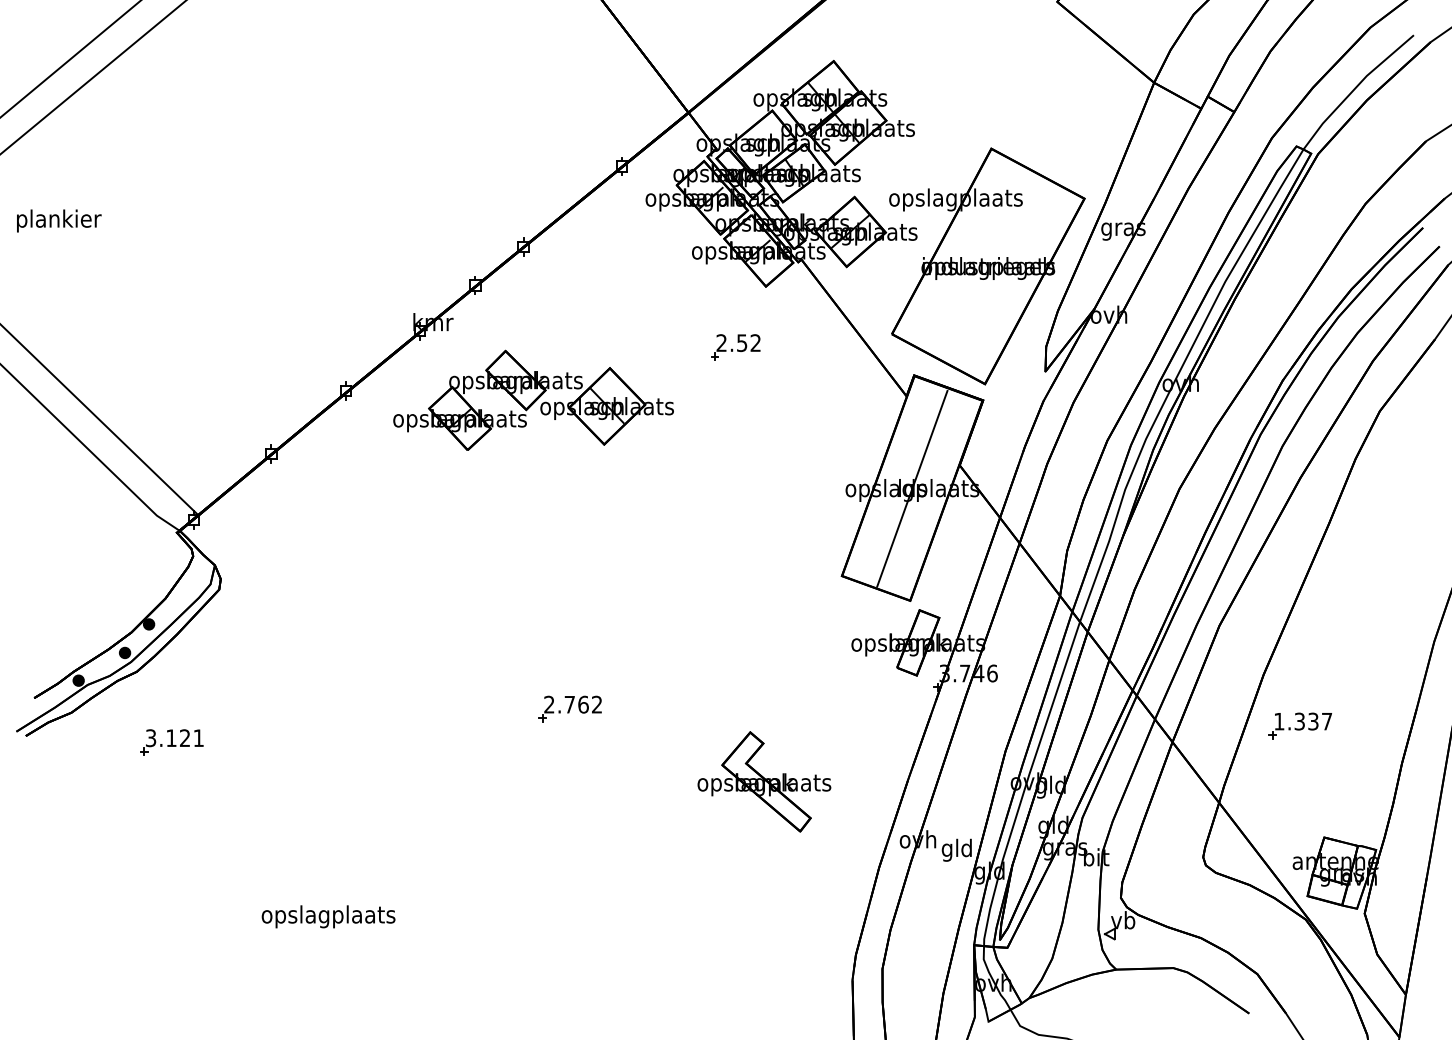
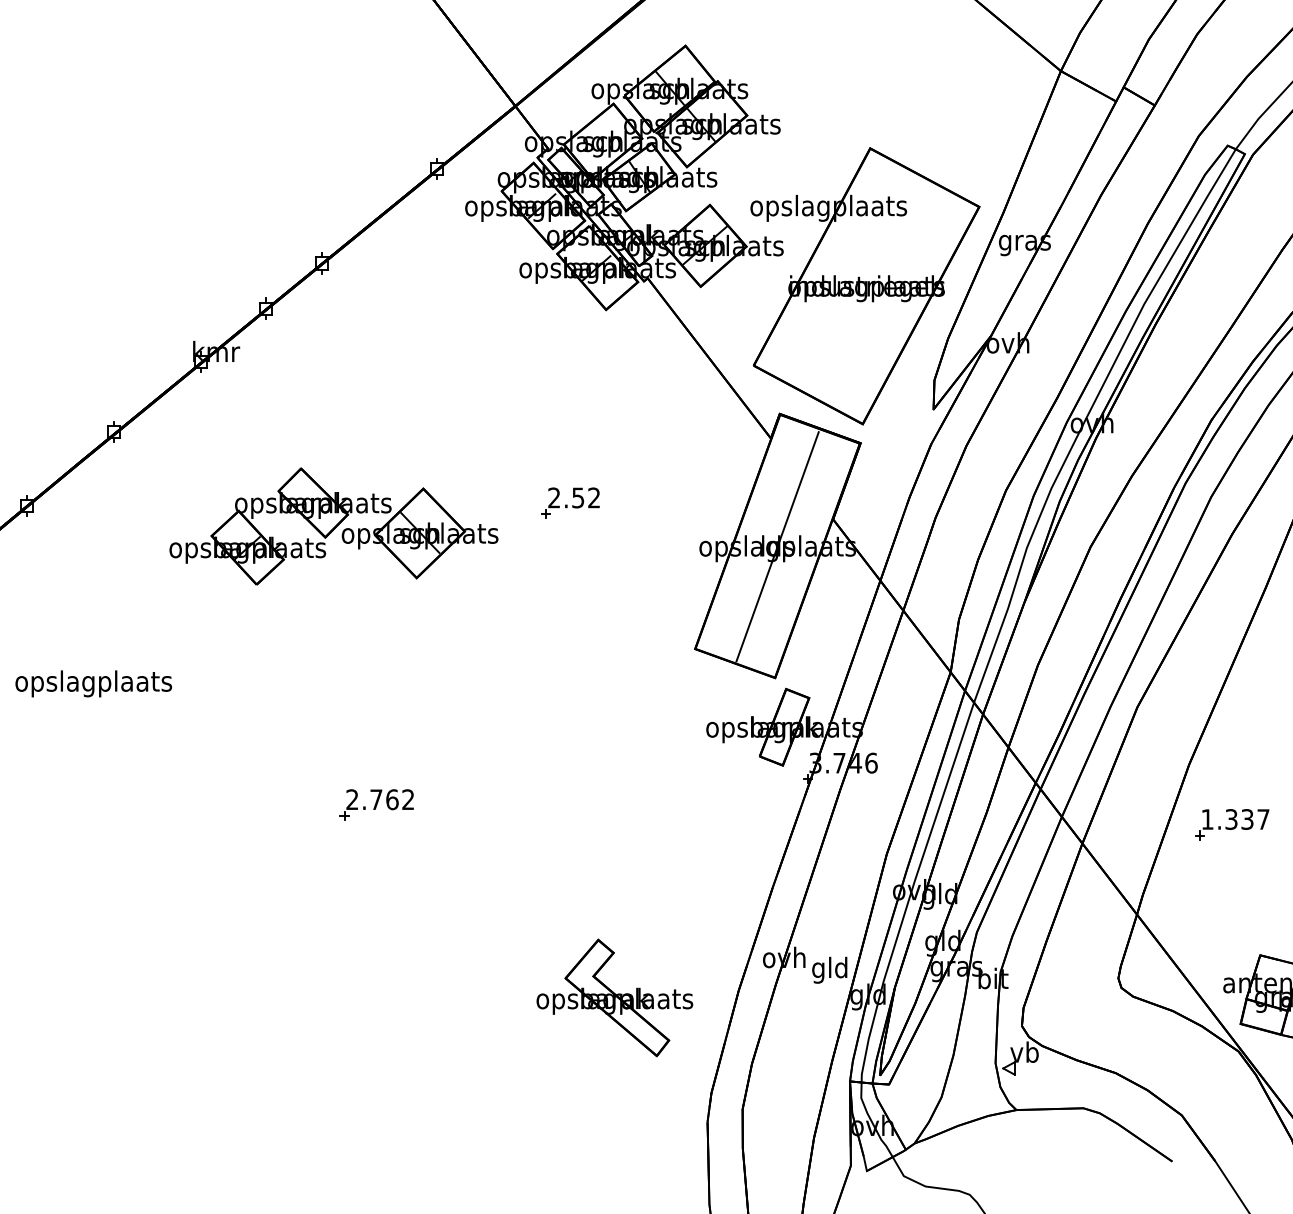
part: (735, 347) -> (570, 503), moved
part: (533, 399) -> (333, 525), moved
part: (764, 781) -> (614, 997), moved
text: (328, 916) -> (93, 683), moved

